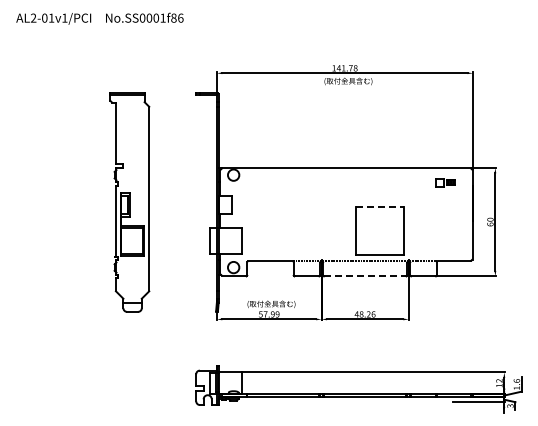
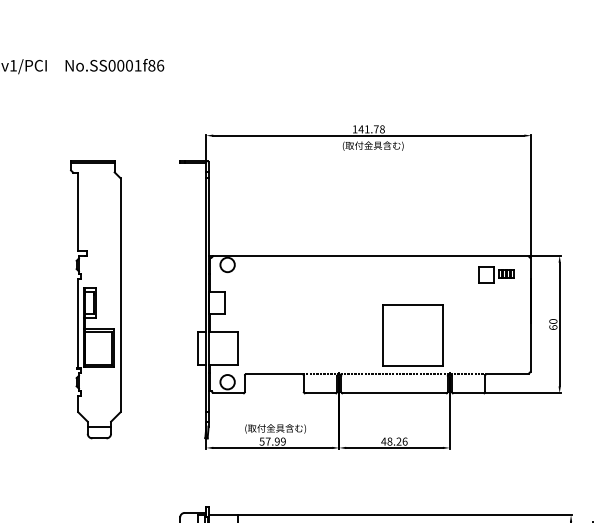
part: (445, 182) -> (496, 274), size x1.43
line: (379, 206) -> (412, 304), dashed -> solid
line: (365, 276) -> (394, 393), dashed -> solid

